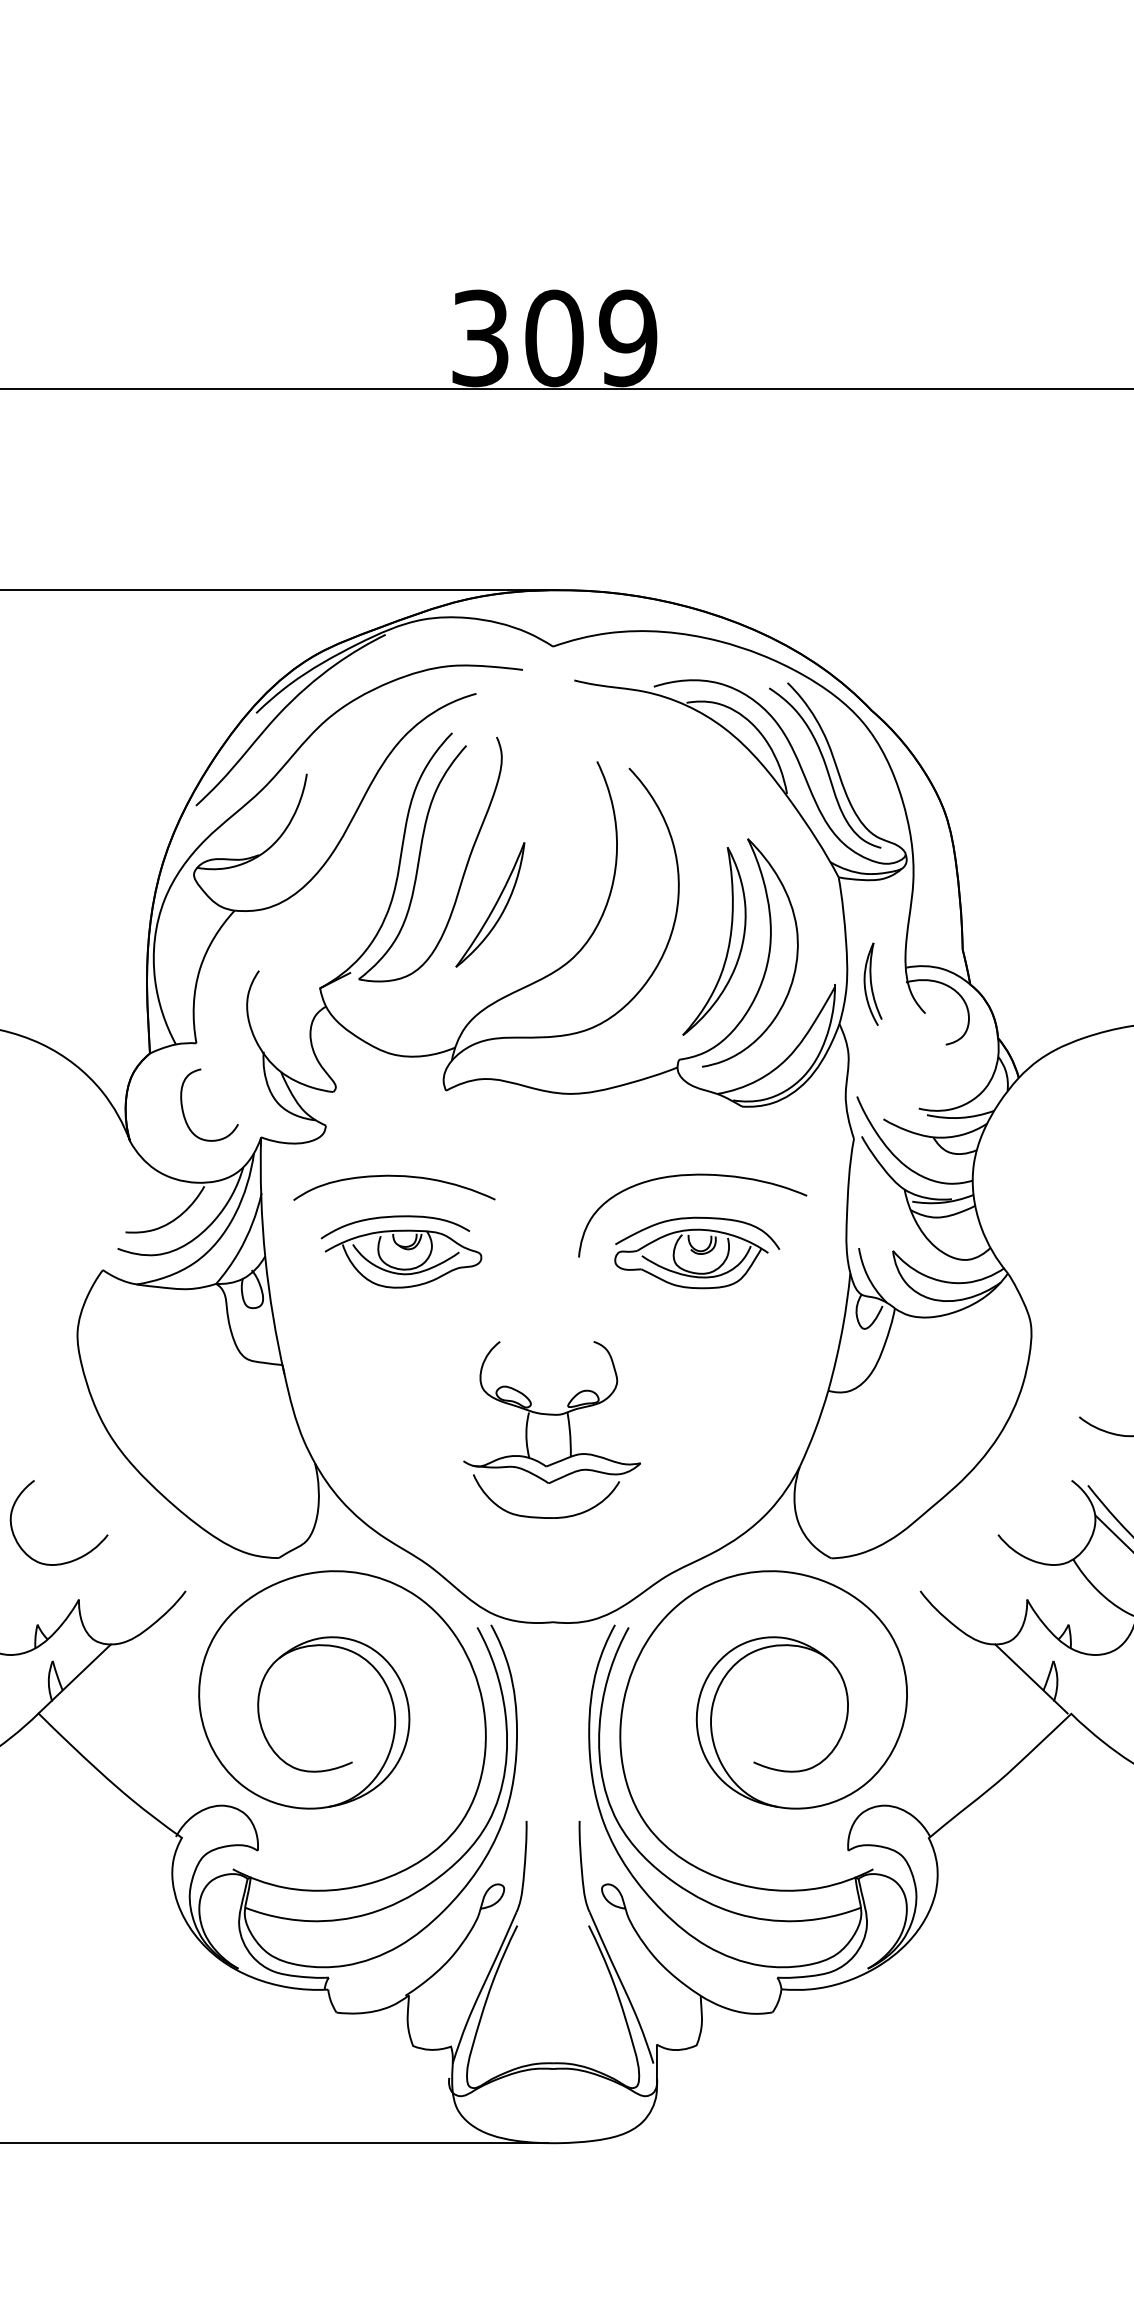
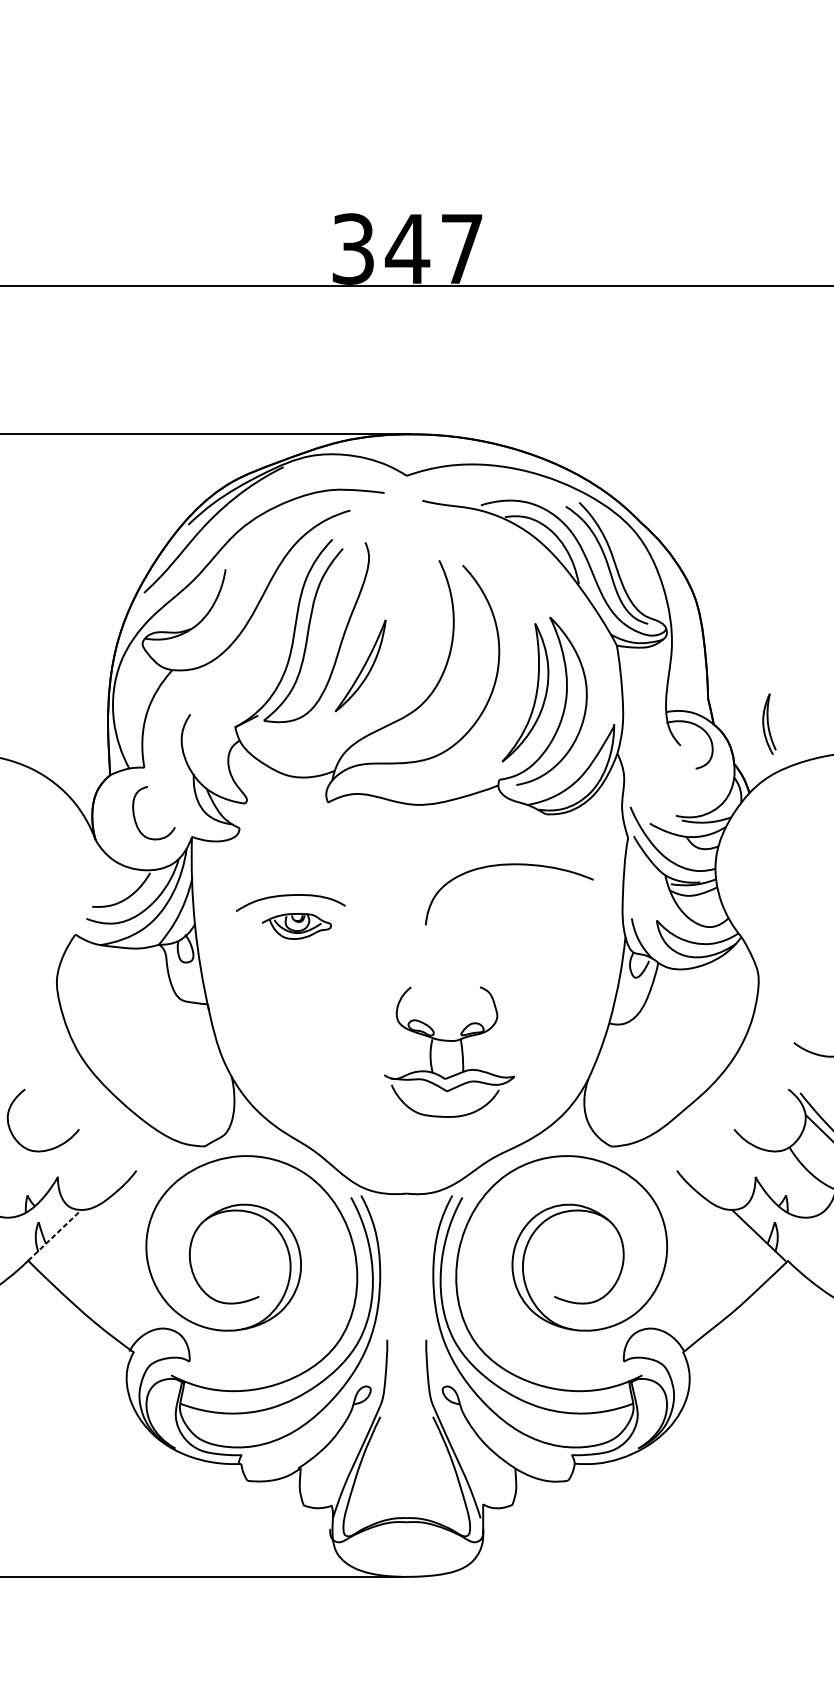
text: (590, 338) -> (434, 249), 309 -> 347
part: (872, 983) -> (769, 723), moved
curve: (394, 1176) -> (290, 865), removed
part: (697, 1252) -> (513, 921), removed
part: (403, 1258) -> (296, 926), size x0.6
part: (551, 1429) -> (449, 1051), moved
line: (74, 1678) -> (54, 1235), solid -> dashed

